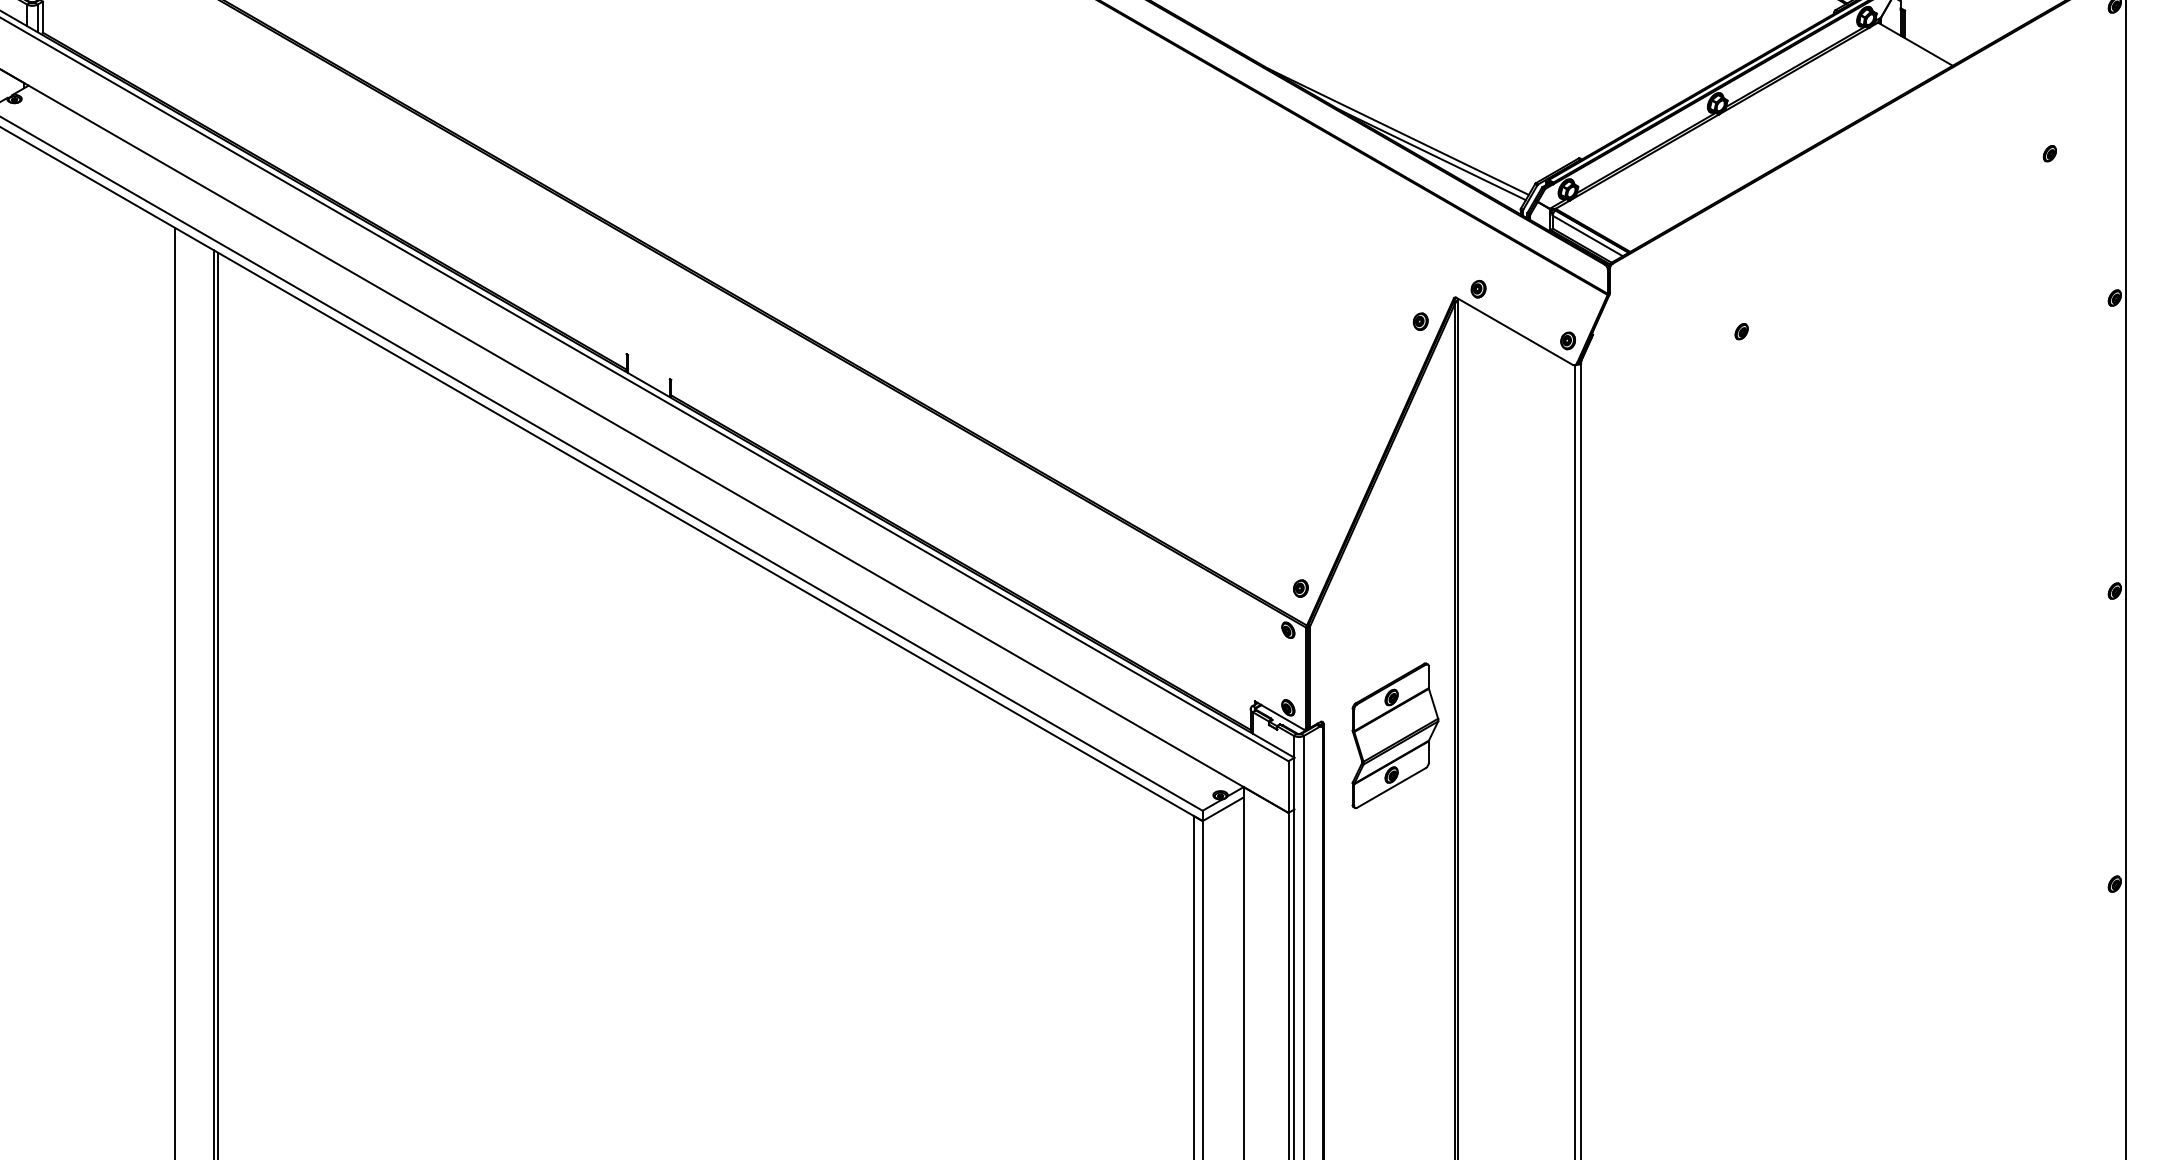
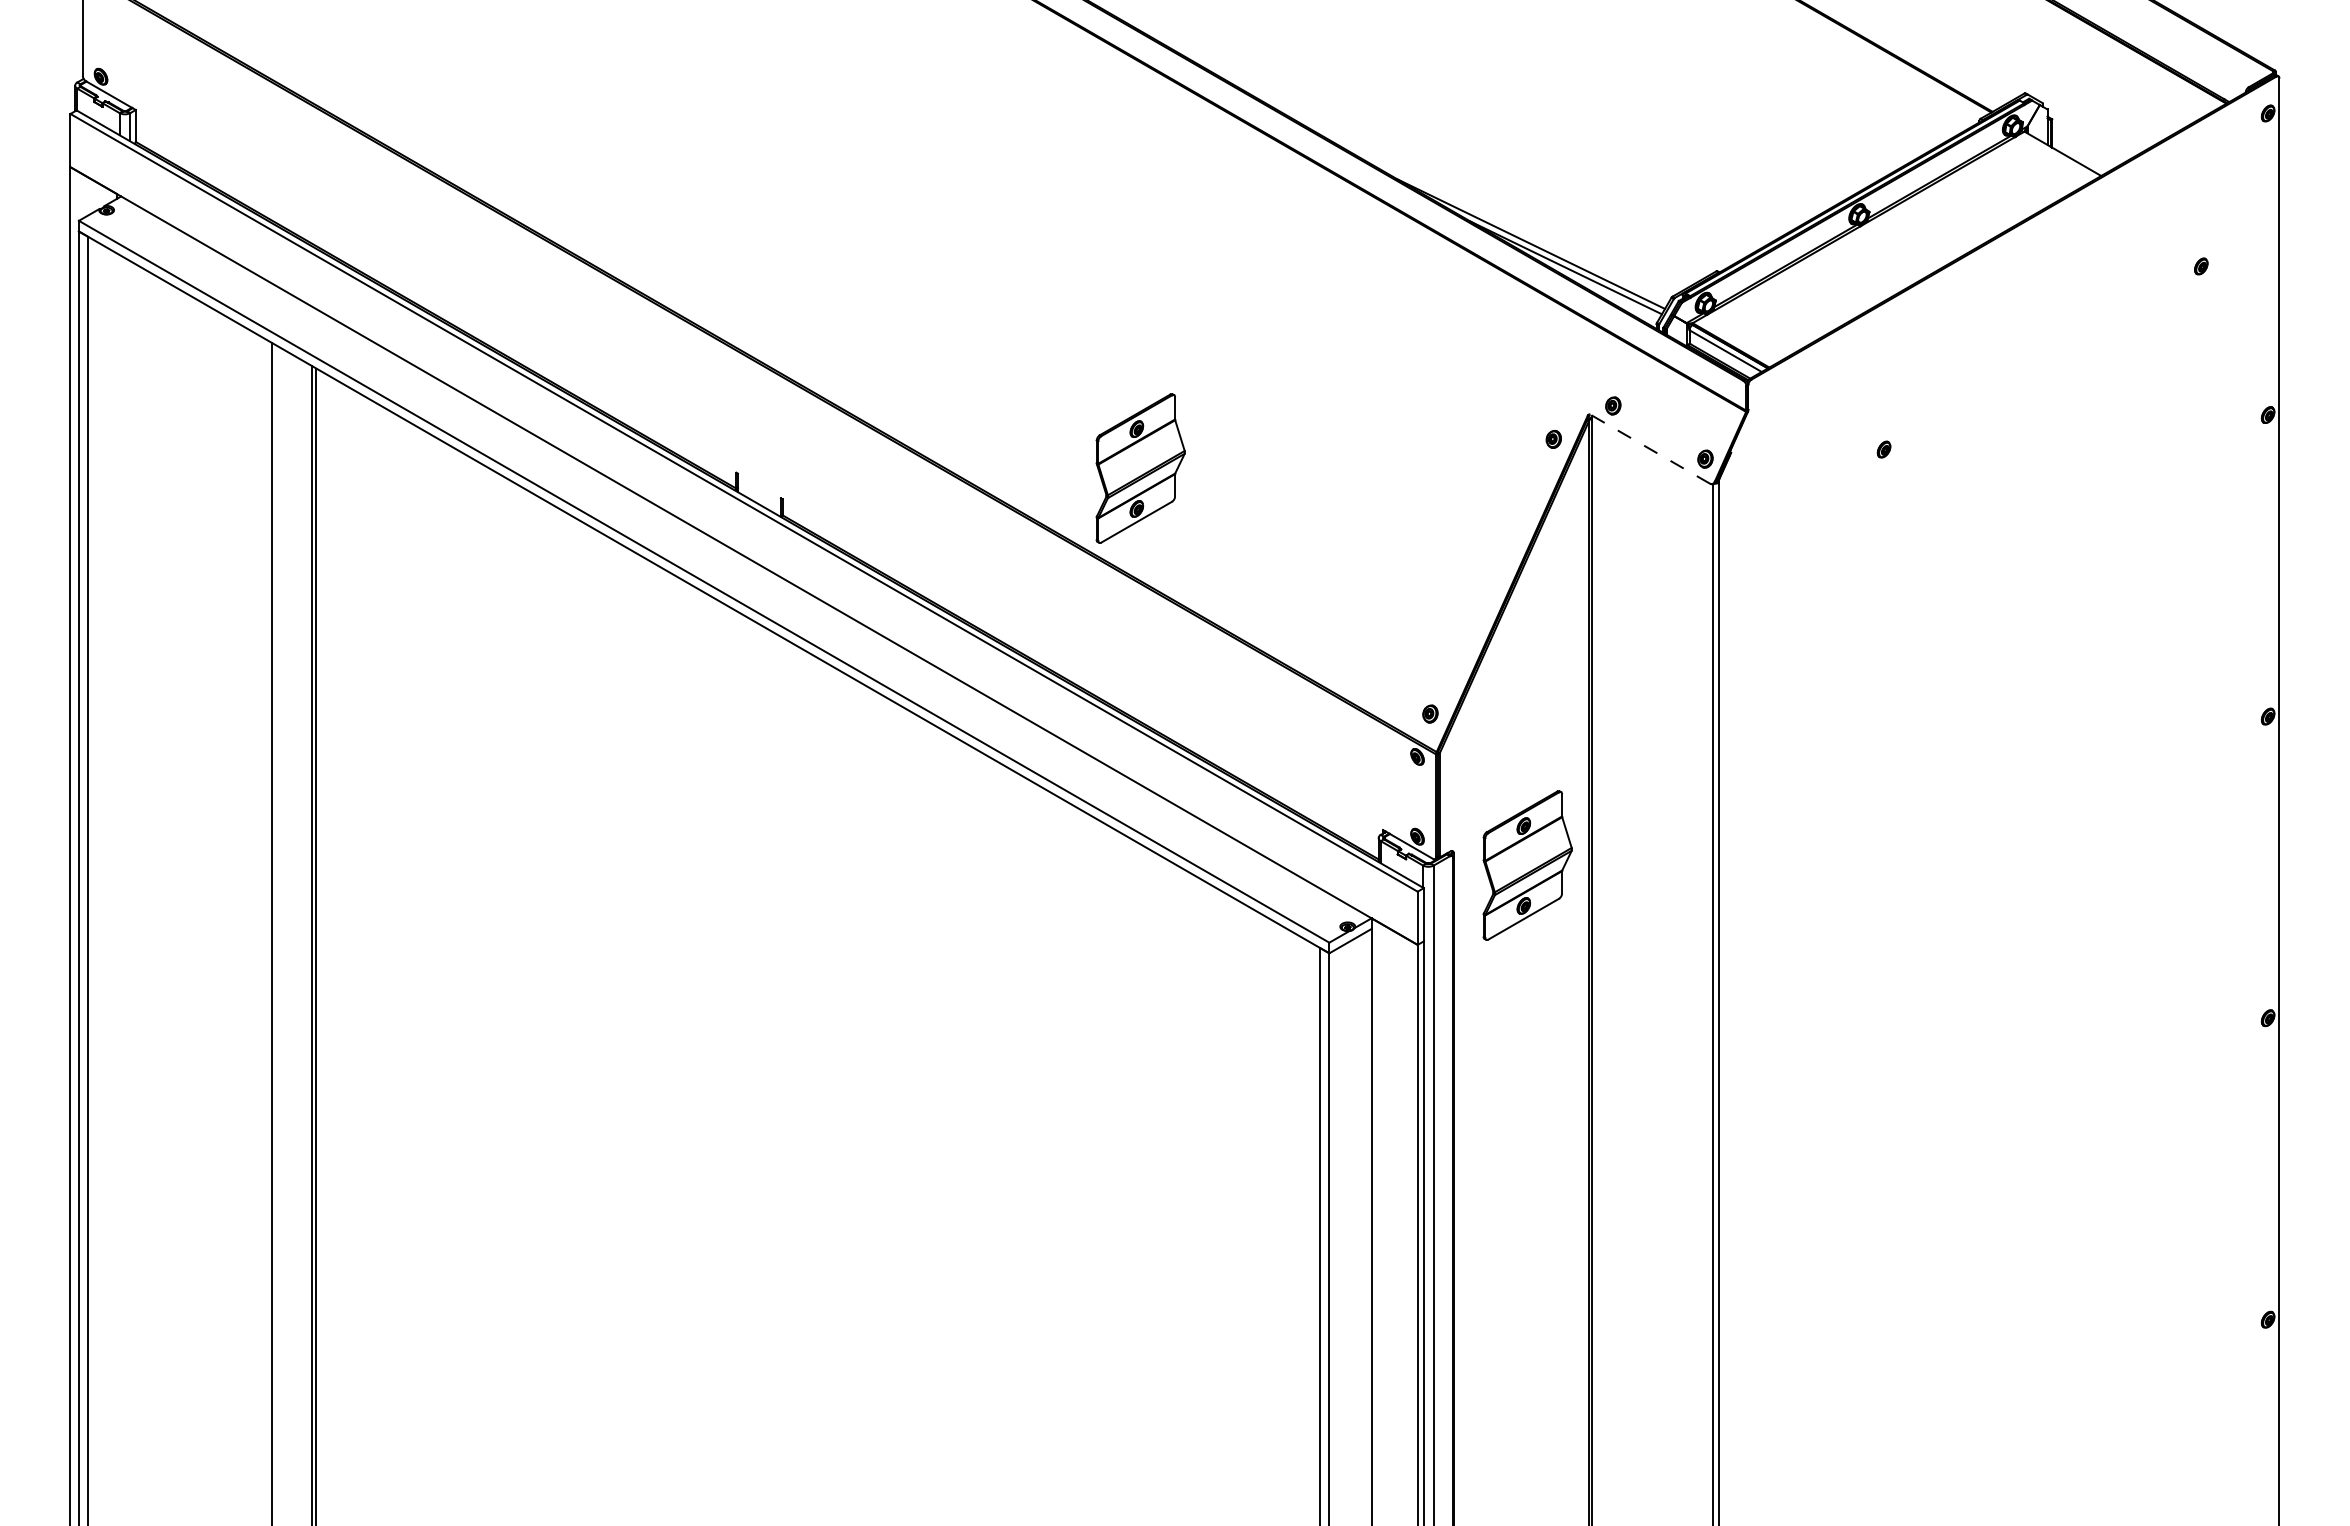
line: (1513, 330) -> (1649, 448), solid -> dashed
part: (1019, 349) -> (1140, 468), added

